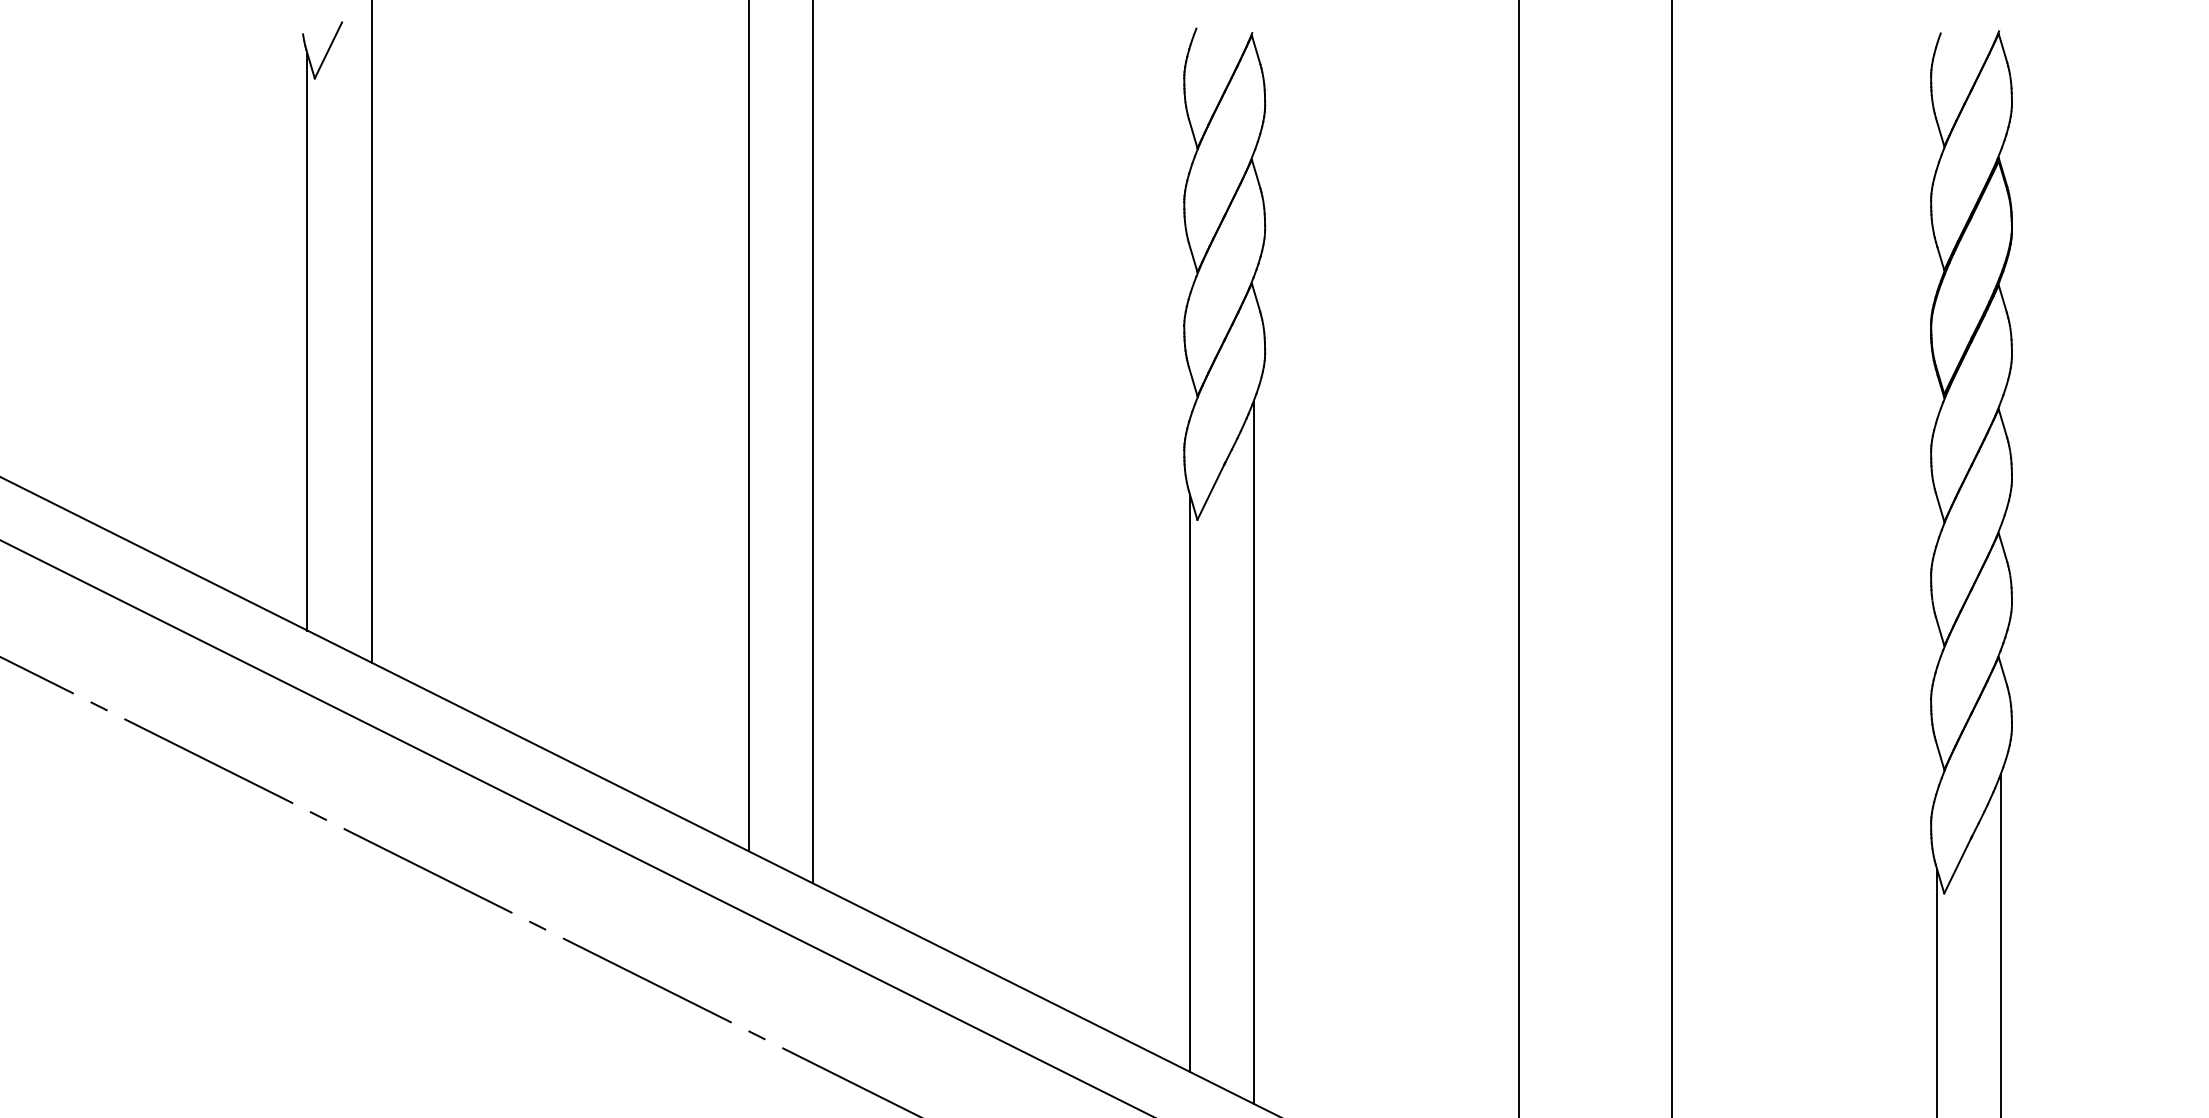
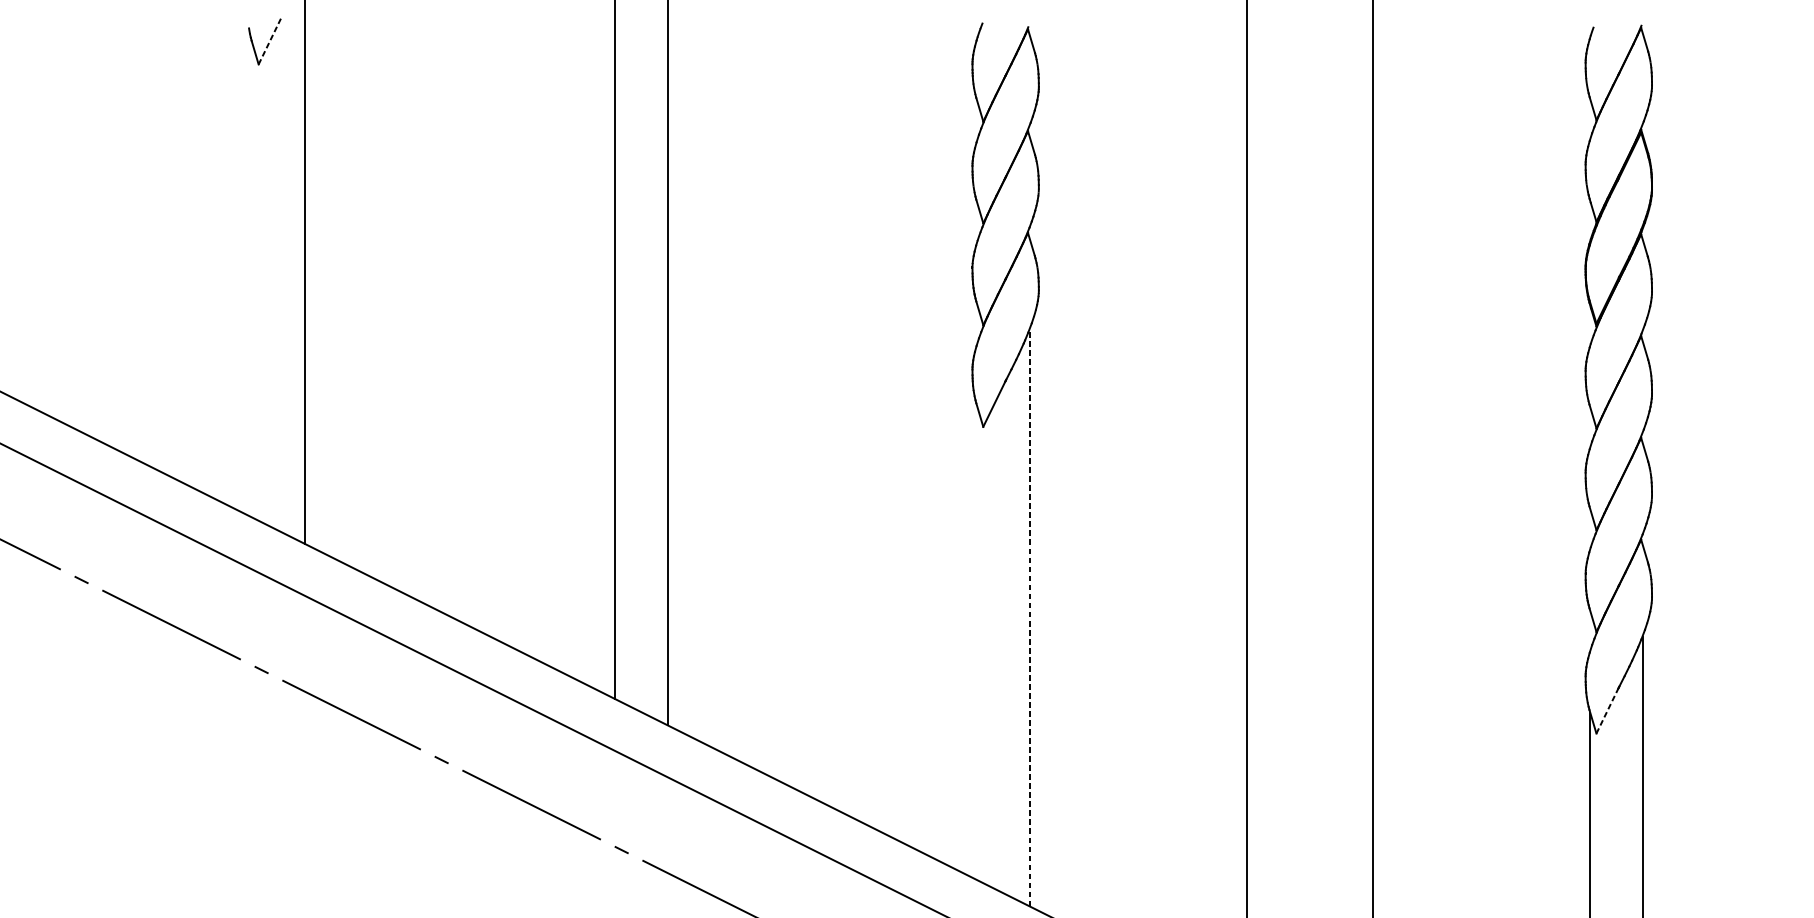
line: (328, 50) -> (269, 41), solid -> dashed
line: (307, 341) -> (252, 280), removed
line: (1254, 752) -> (1030, 617), solid -> dashed
line: (1190, 783) -> (977, 643), removed
line: (1958, 865) -> (1608, 710), solid -> dashed

